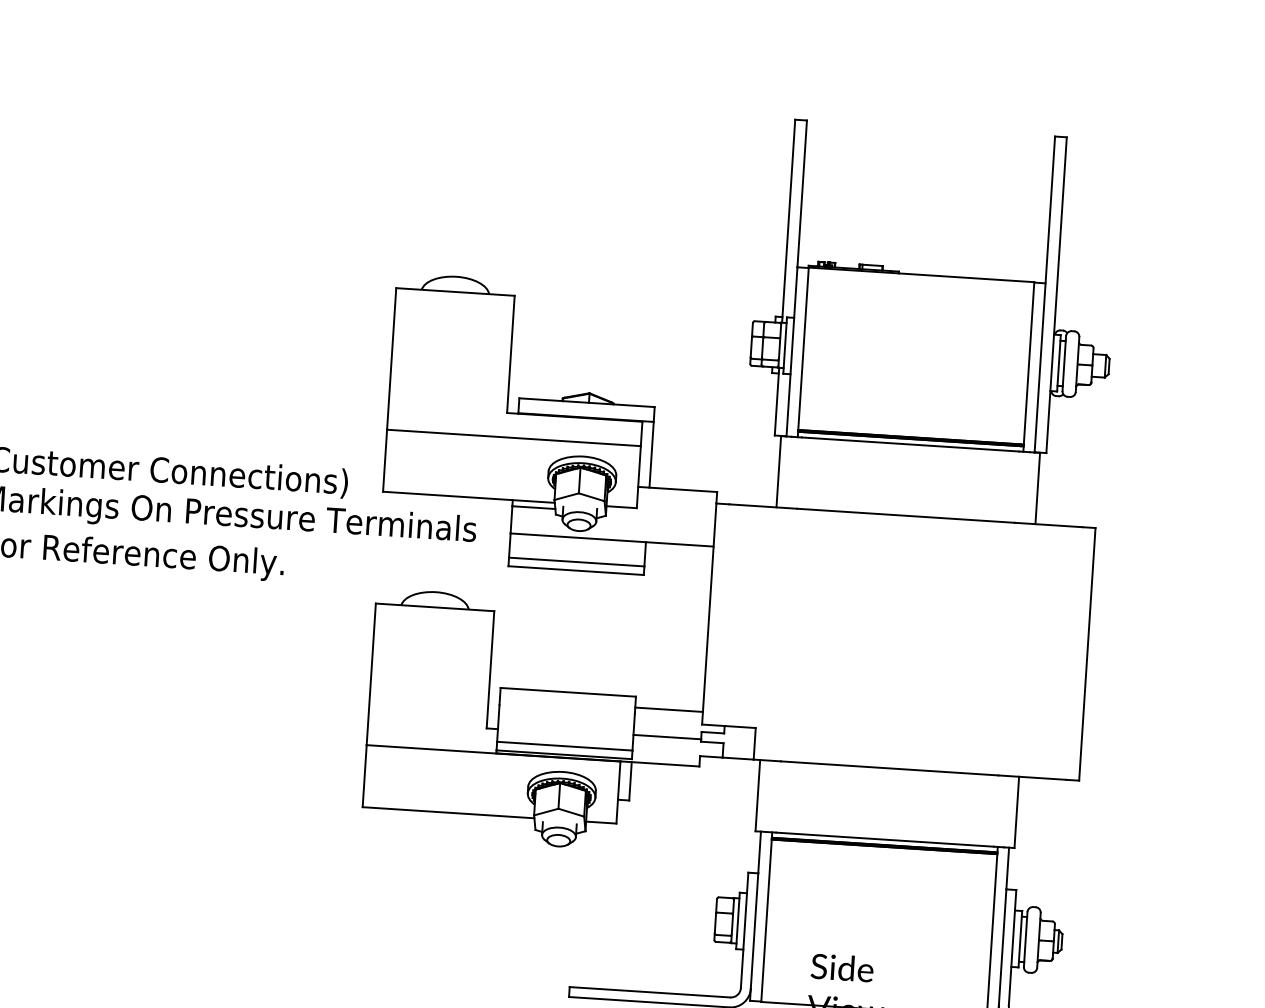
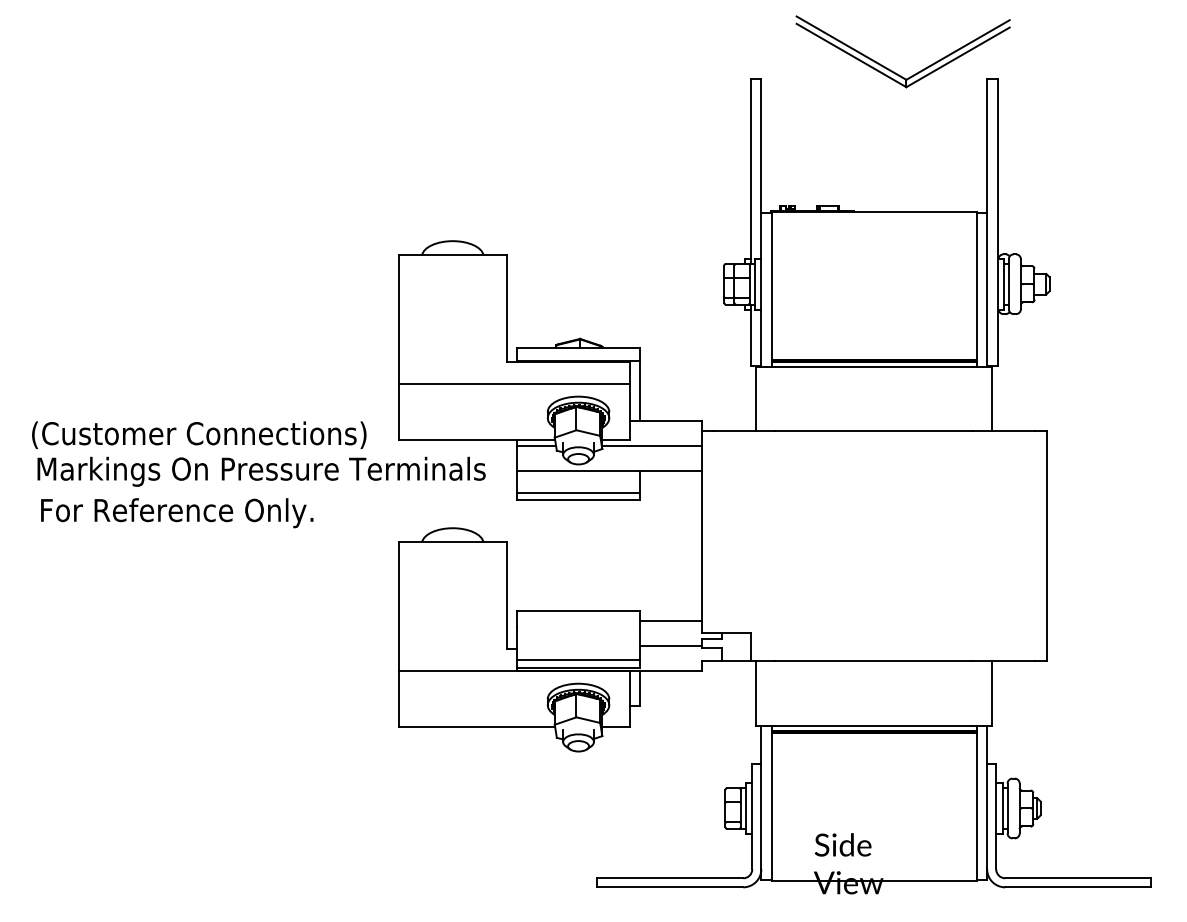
part: (951, 120) -> (892, 70), added
line: (660, 515) -> (651, 445), added

